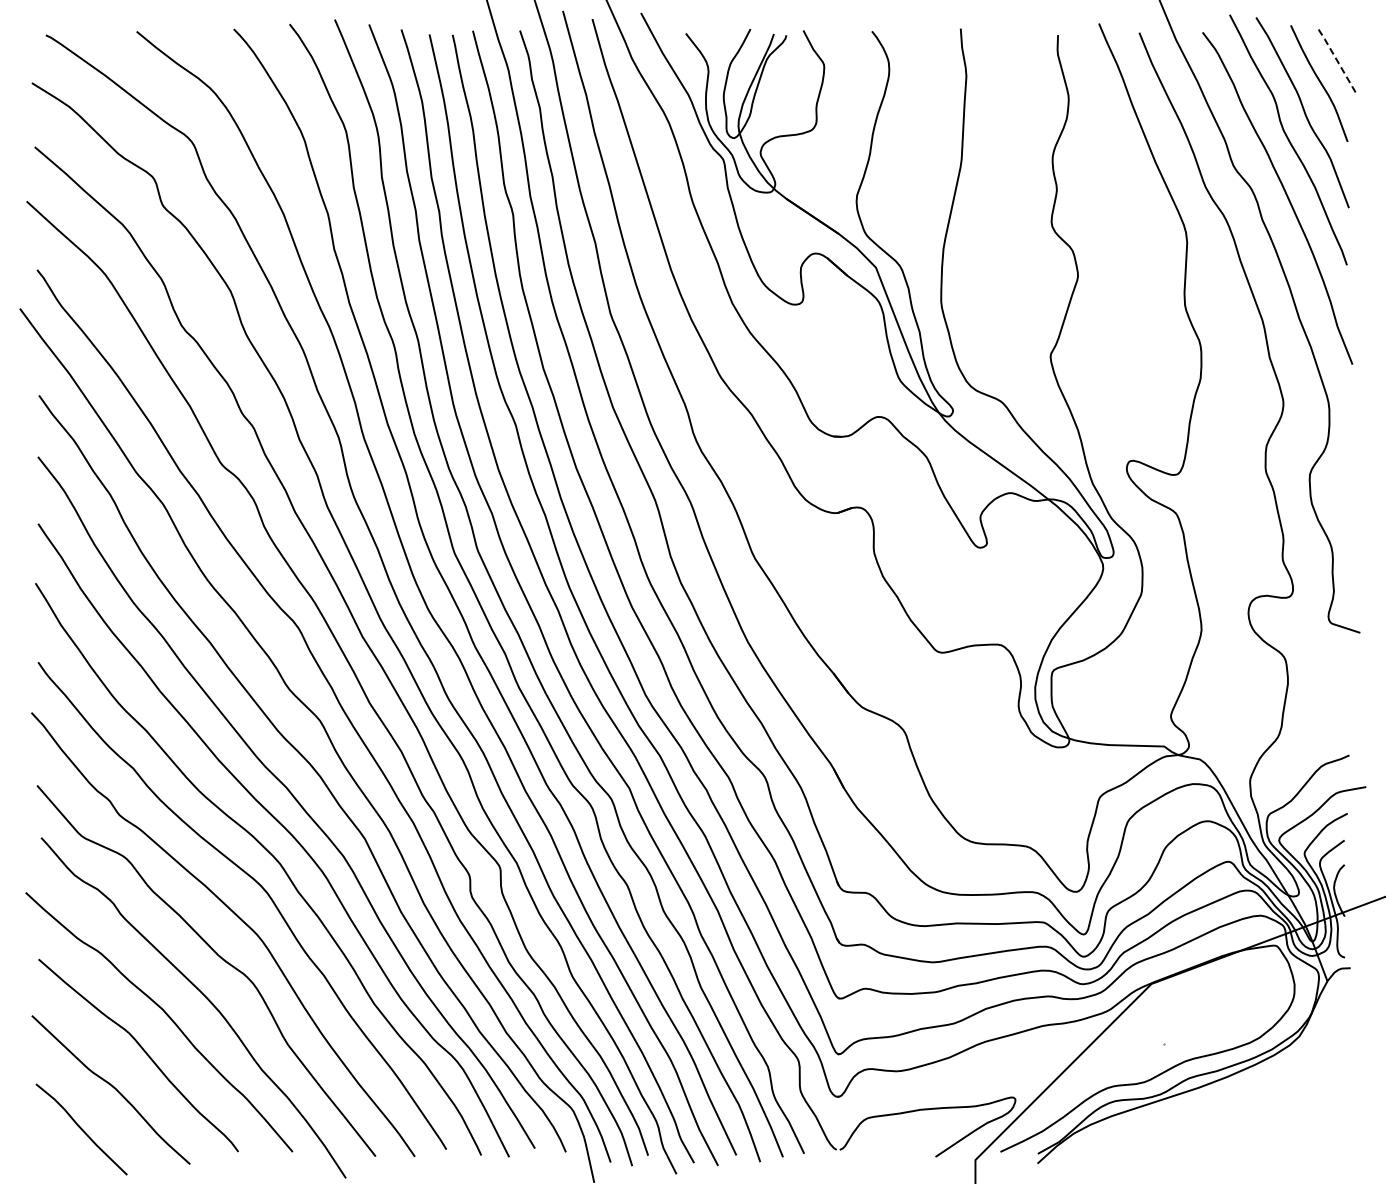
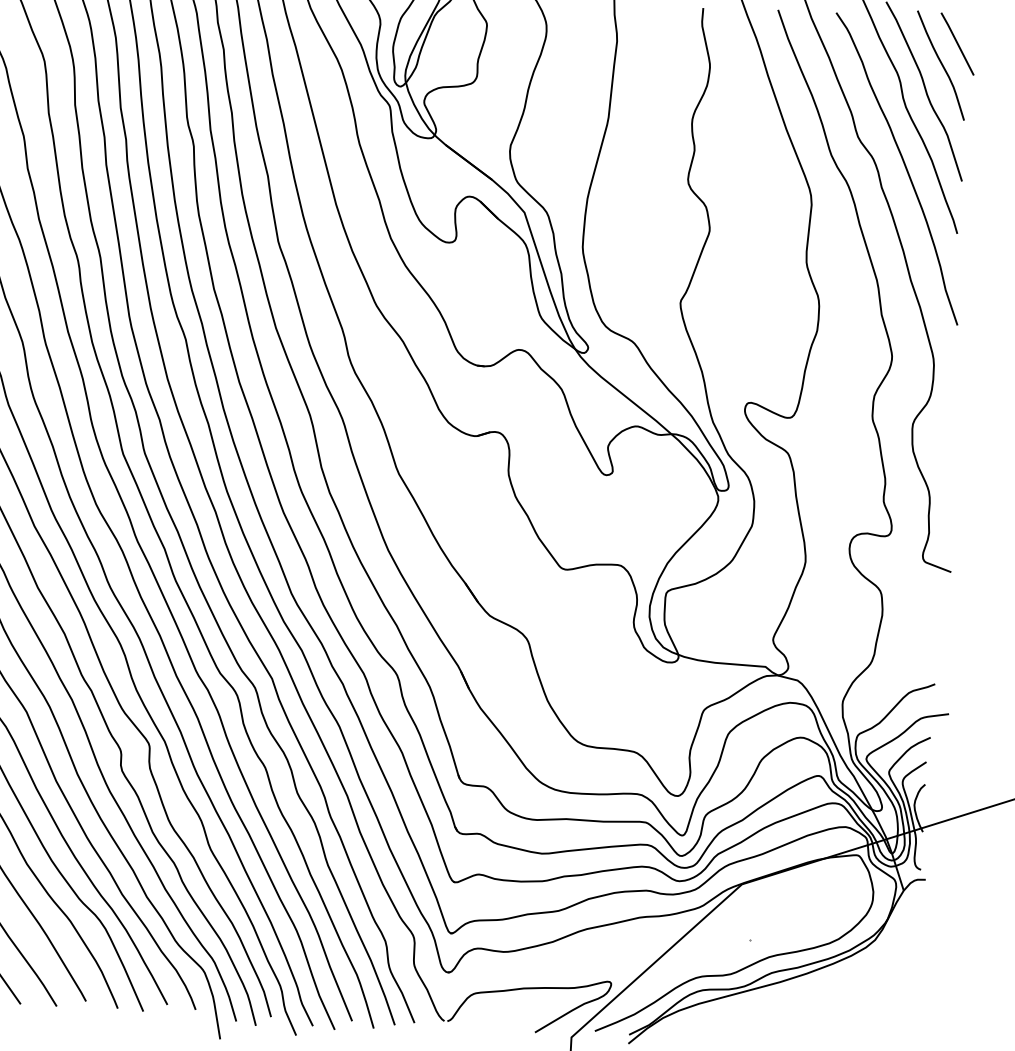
line: (1335, 58) -> (957, 43), dashed -> solid

